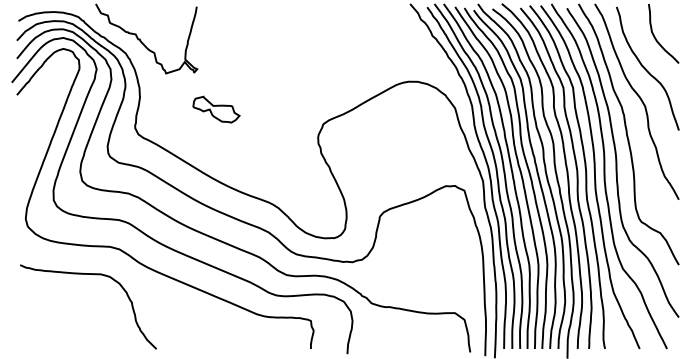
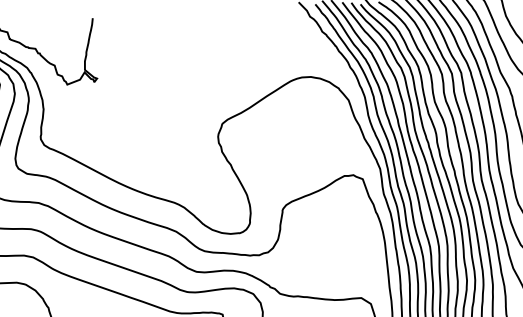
part: (216, 109) -> (118, 116), removed

